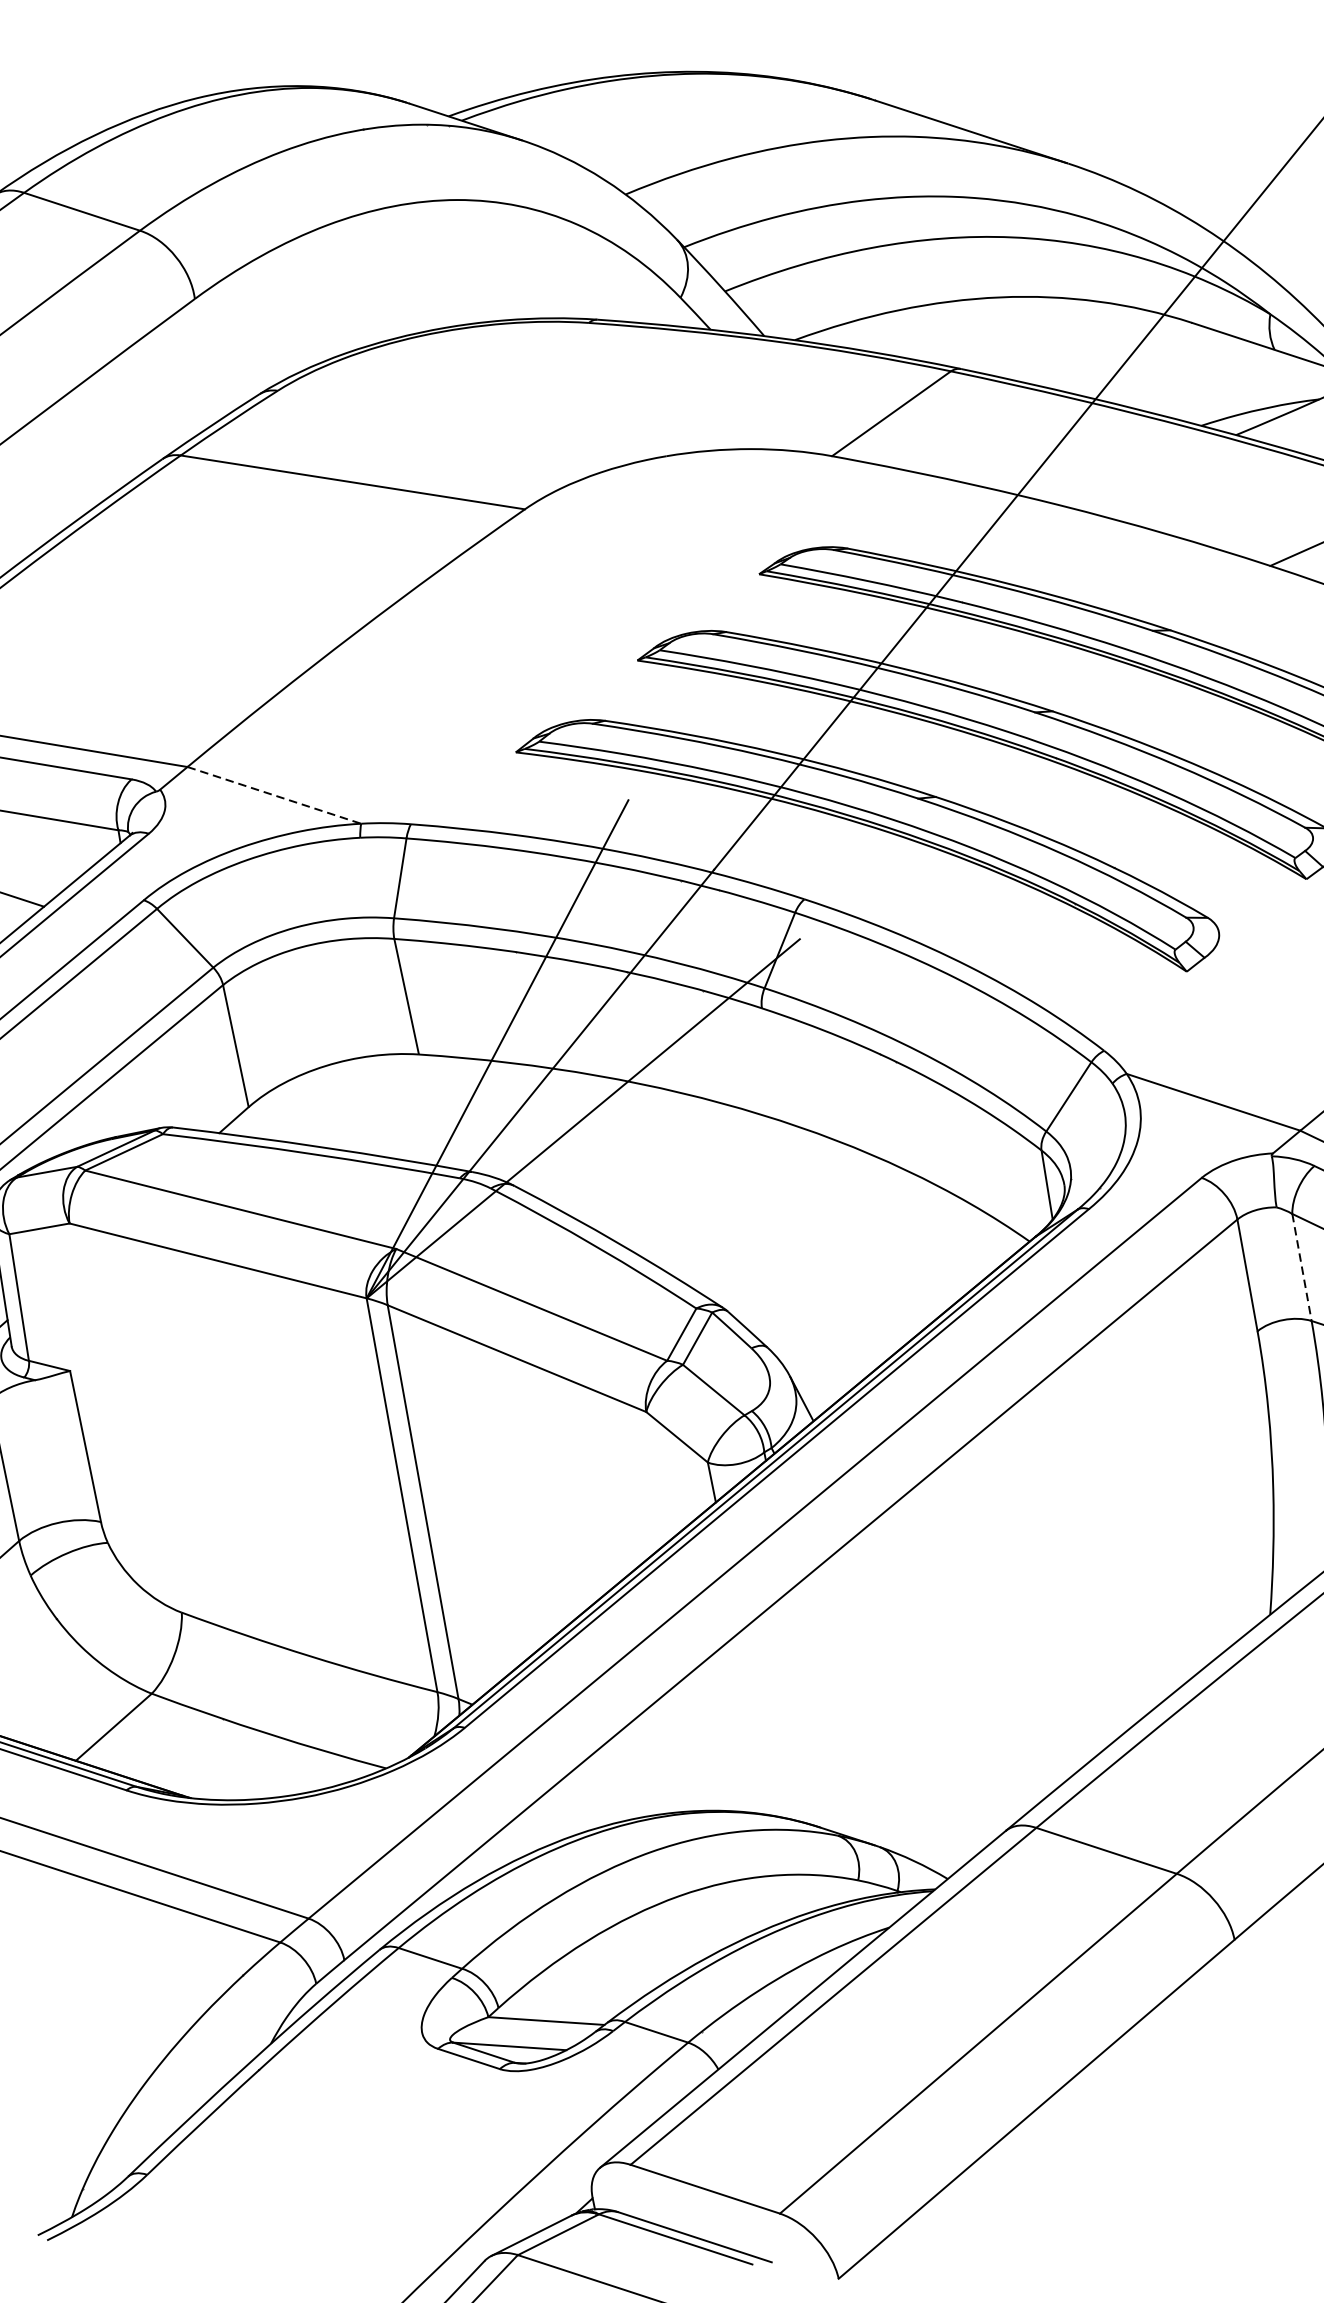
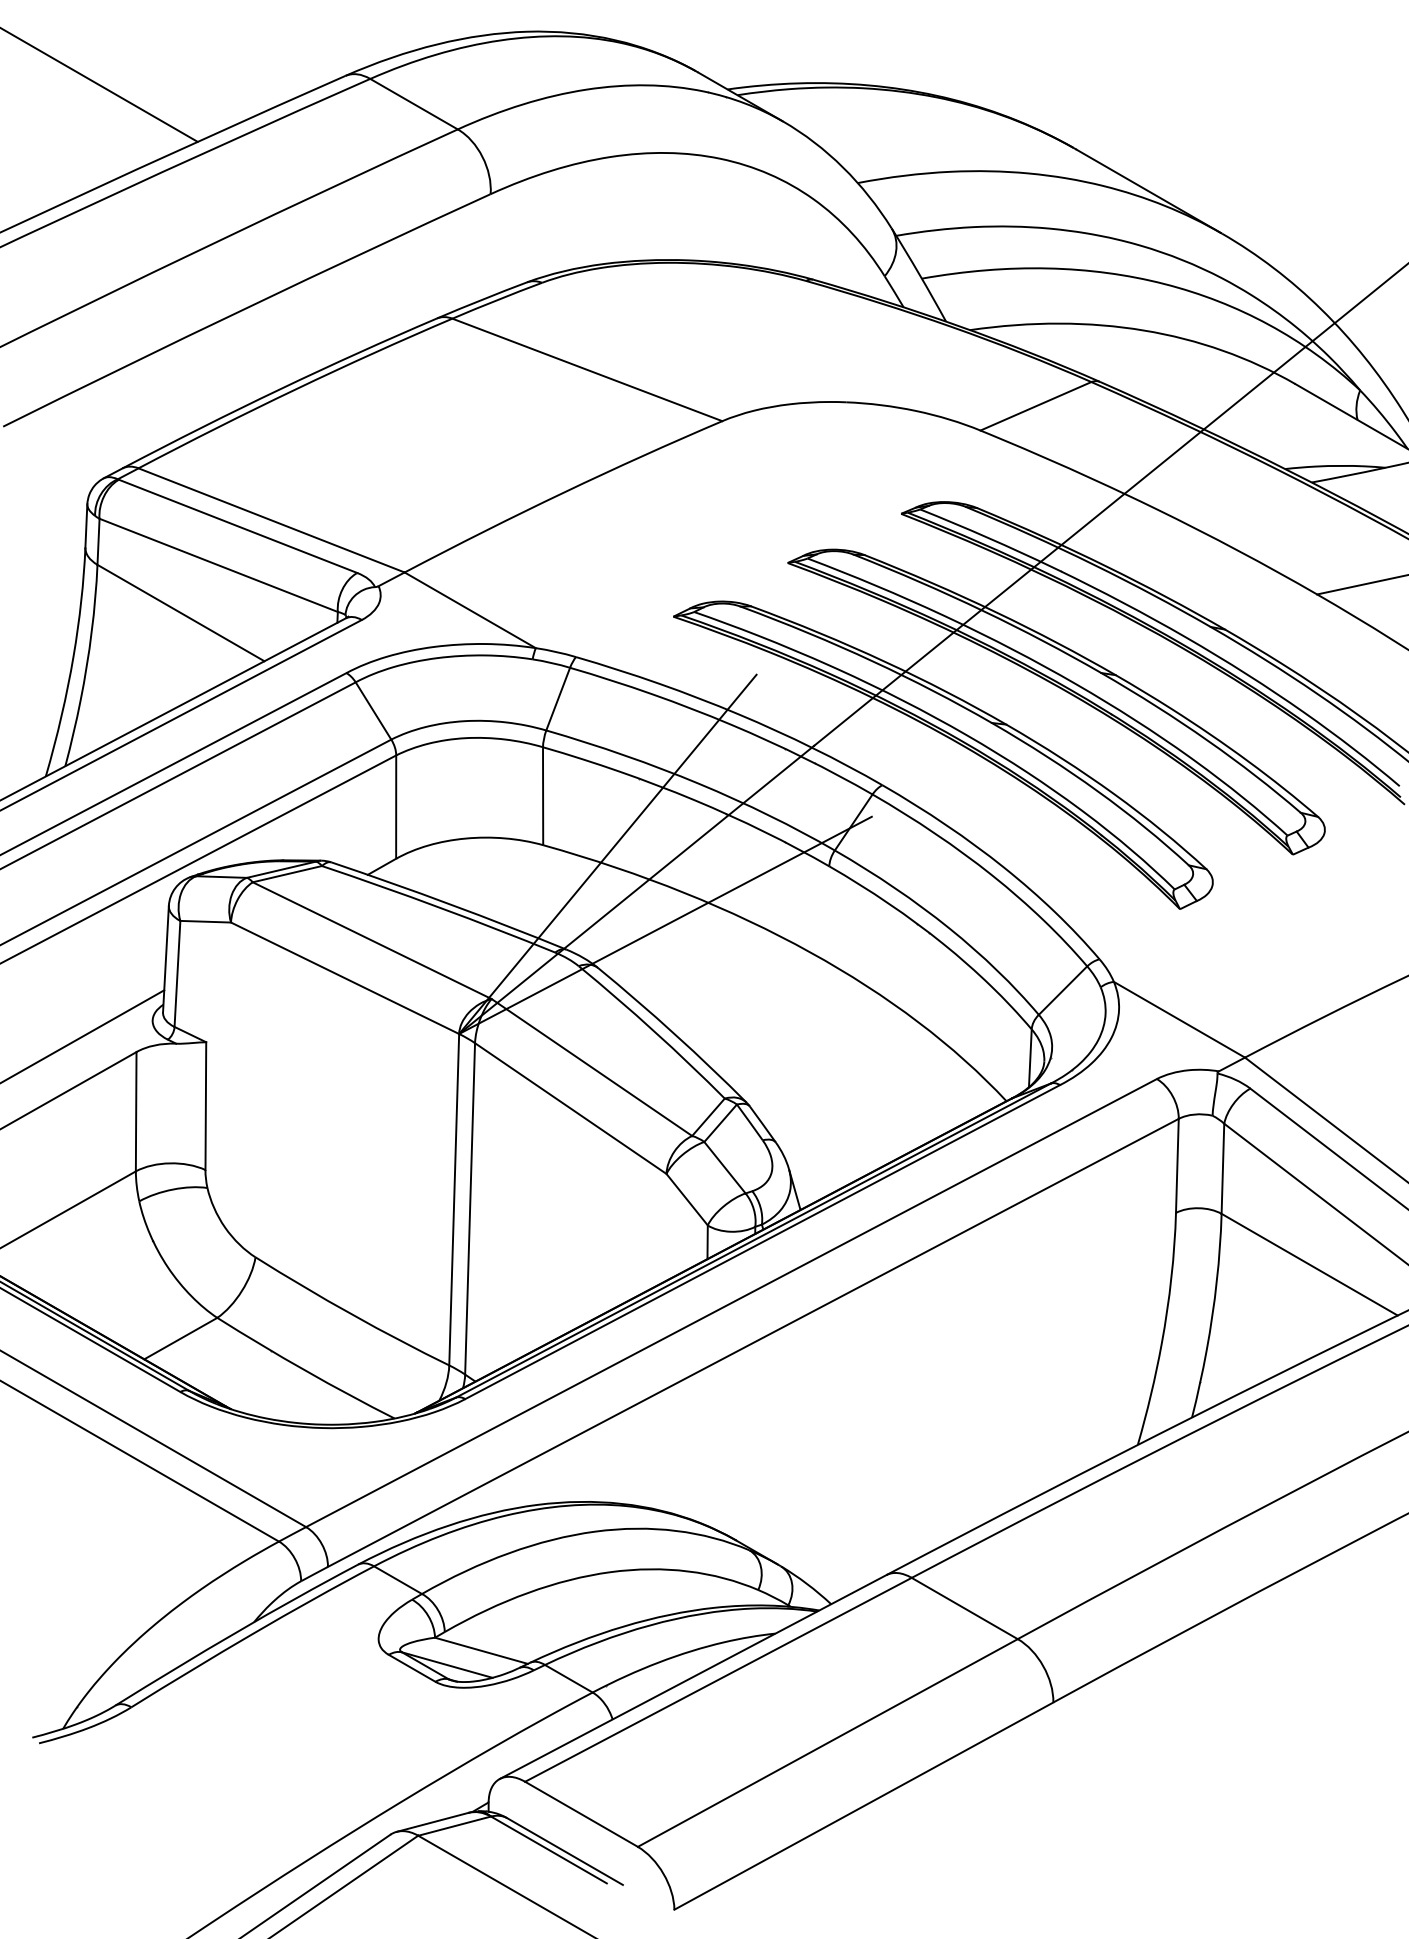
line: (274, 795) -> (470, 610), dashed -> solid
line: (1301, 1268) -> (1222, 1169), dashed -> solid

